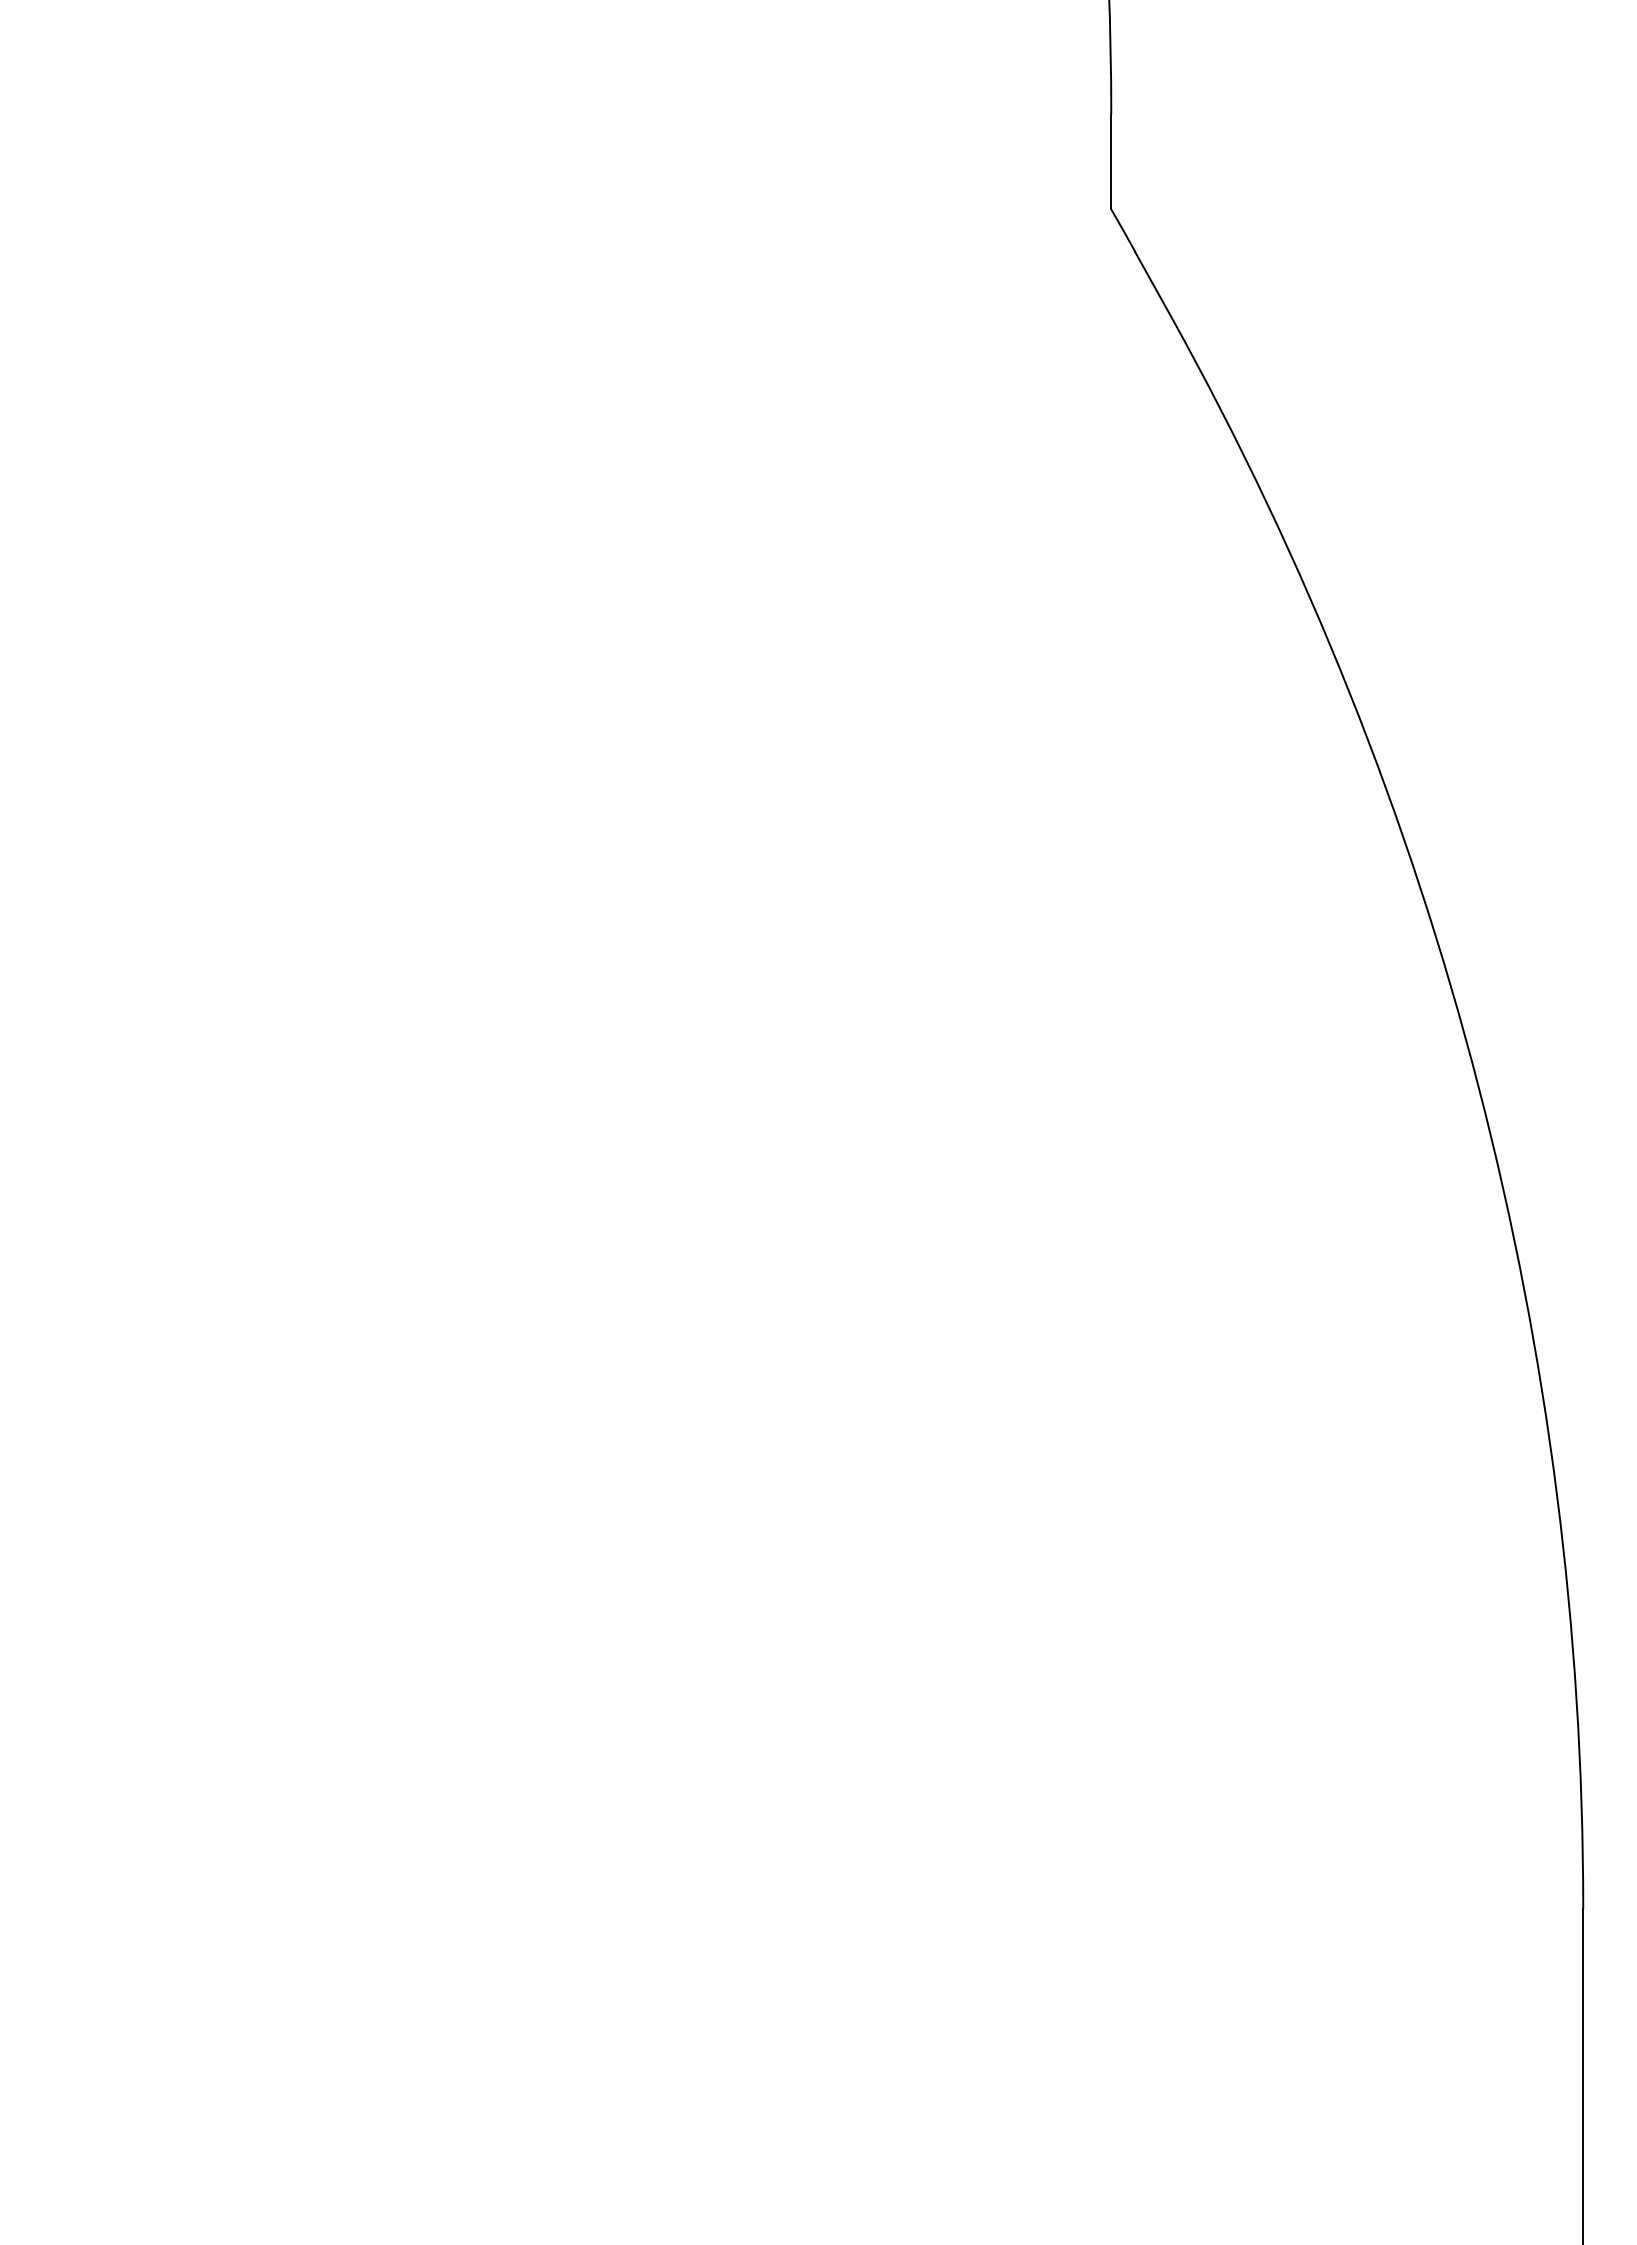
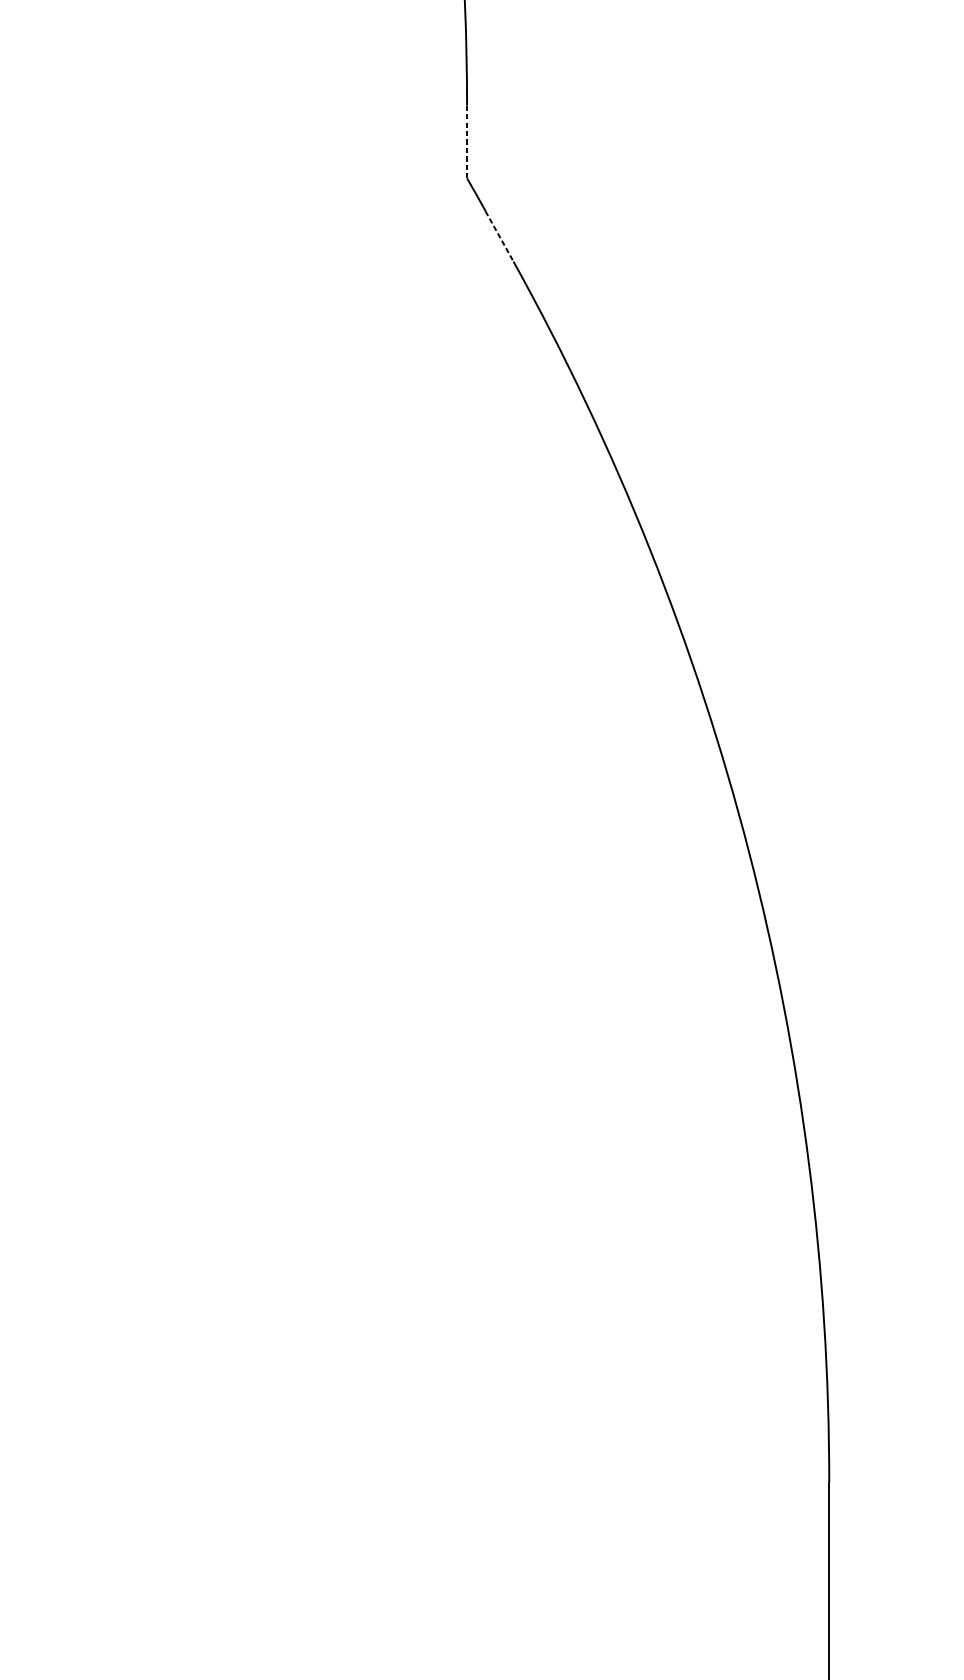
line: (1111, 162) -> (467, 142), solid -> dashed
line: (1153, 285) -> (499, 236), solid -> dashed

